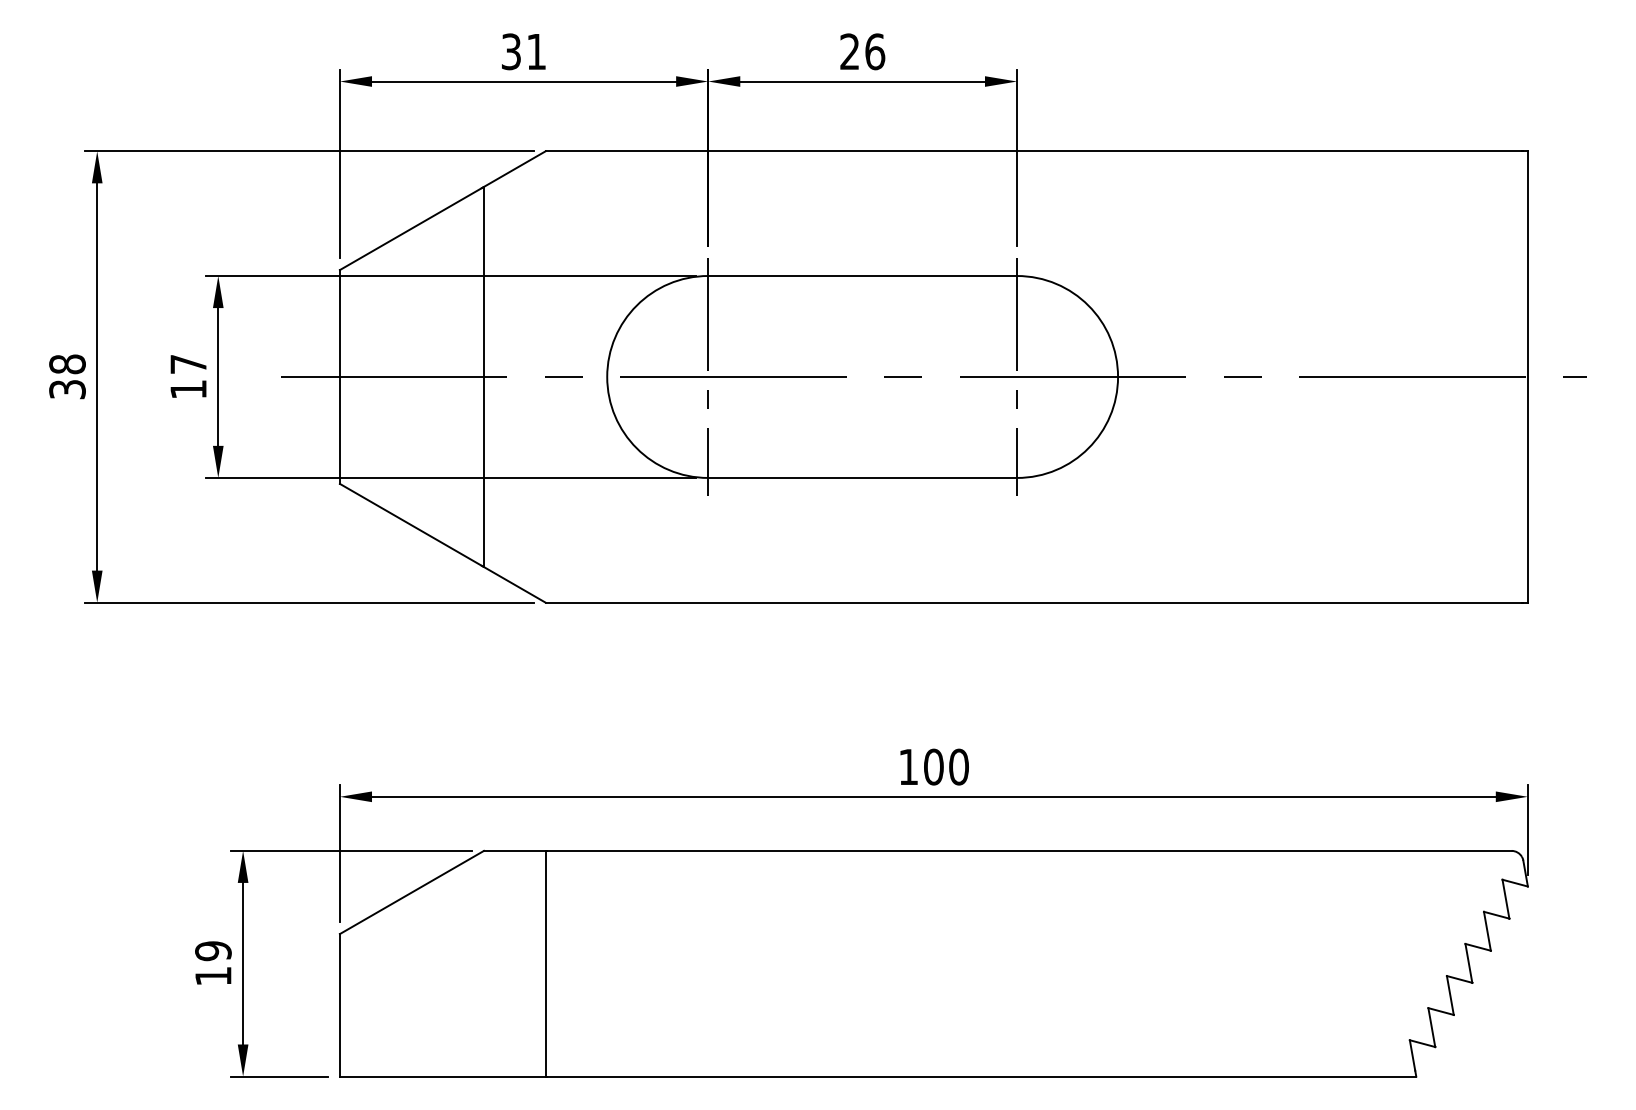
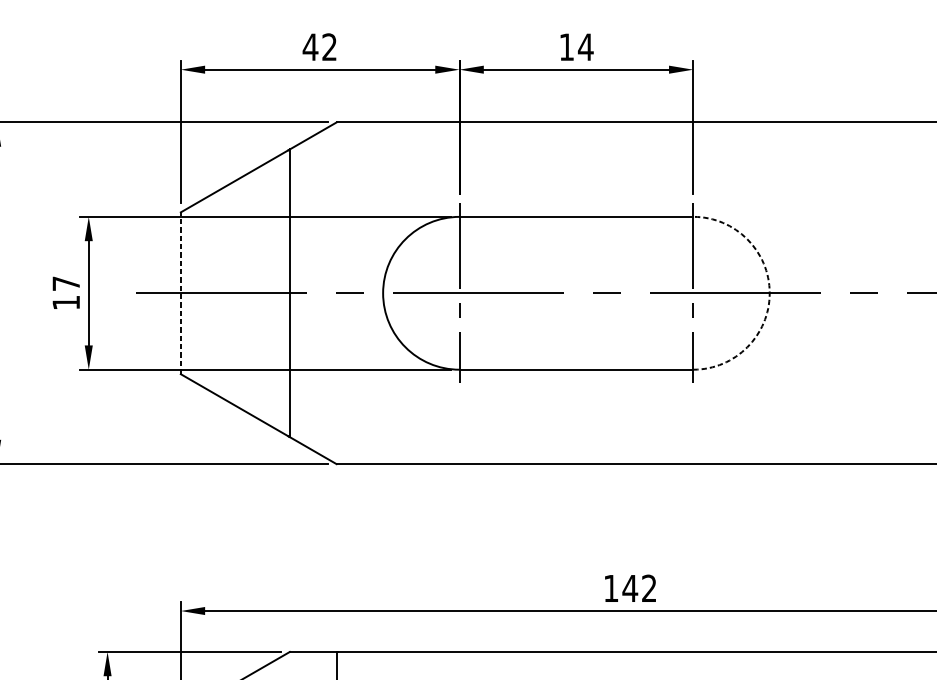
text: (522, 51) -> (319, 46), 31 -> 42
text: (862, 51) -> (576, 46), 26 -> 14
line: (339, 376) -> (180, 292), solid -> dashed
arc: (1118, 376) -> (770, 292), solid -> dashed
text: (945, 766) -> (639, 588), 100 -> 142

